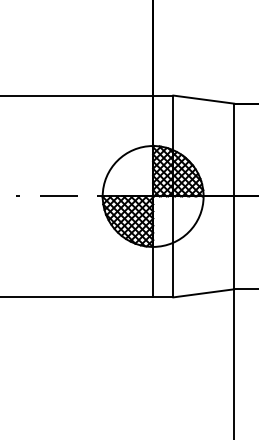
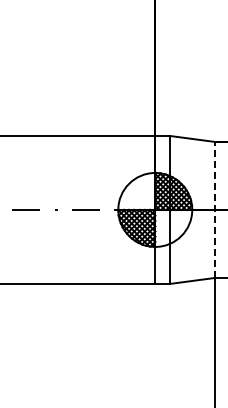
line: (233, 195) -> (214, 209), solid -> dashed

